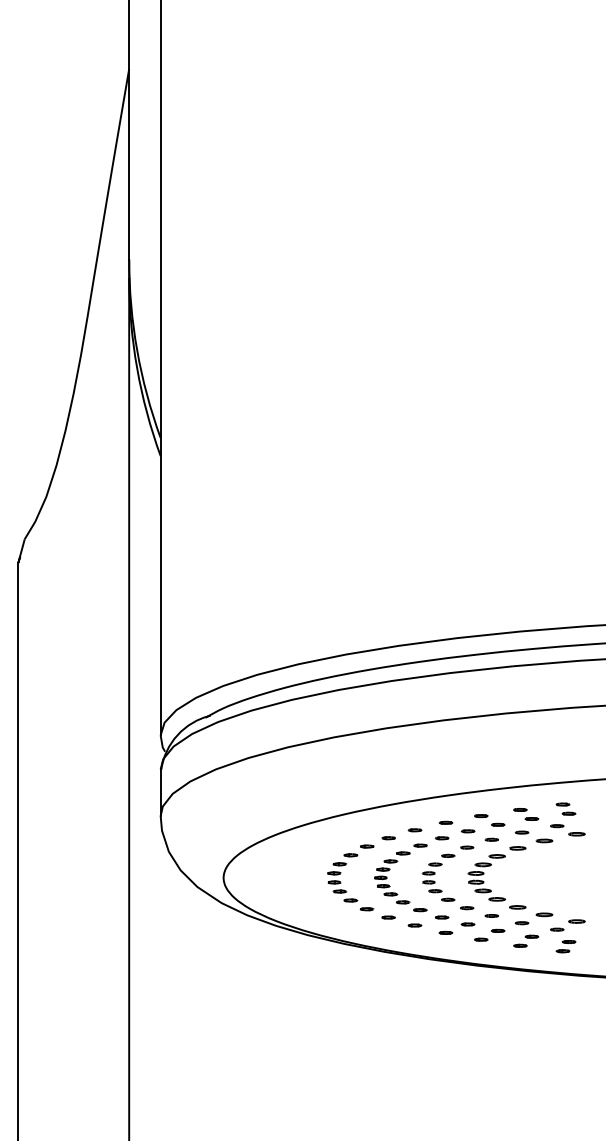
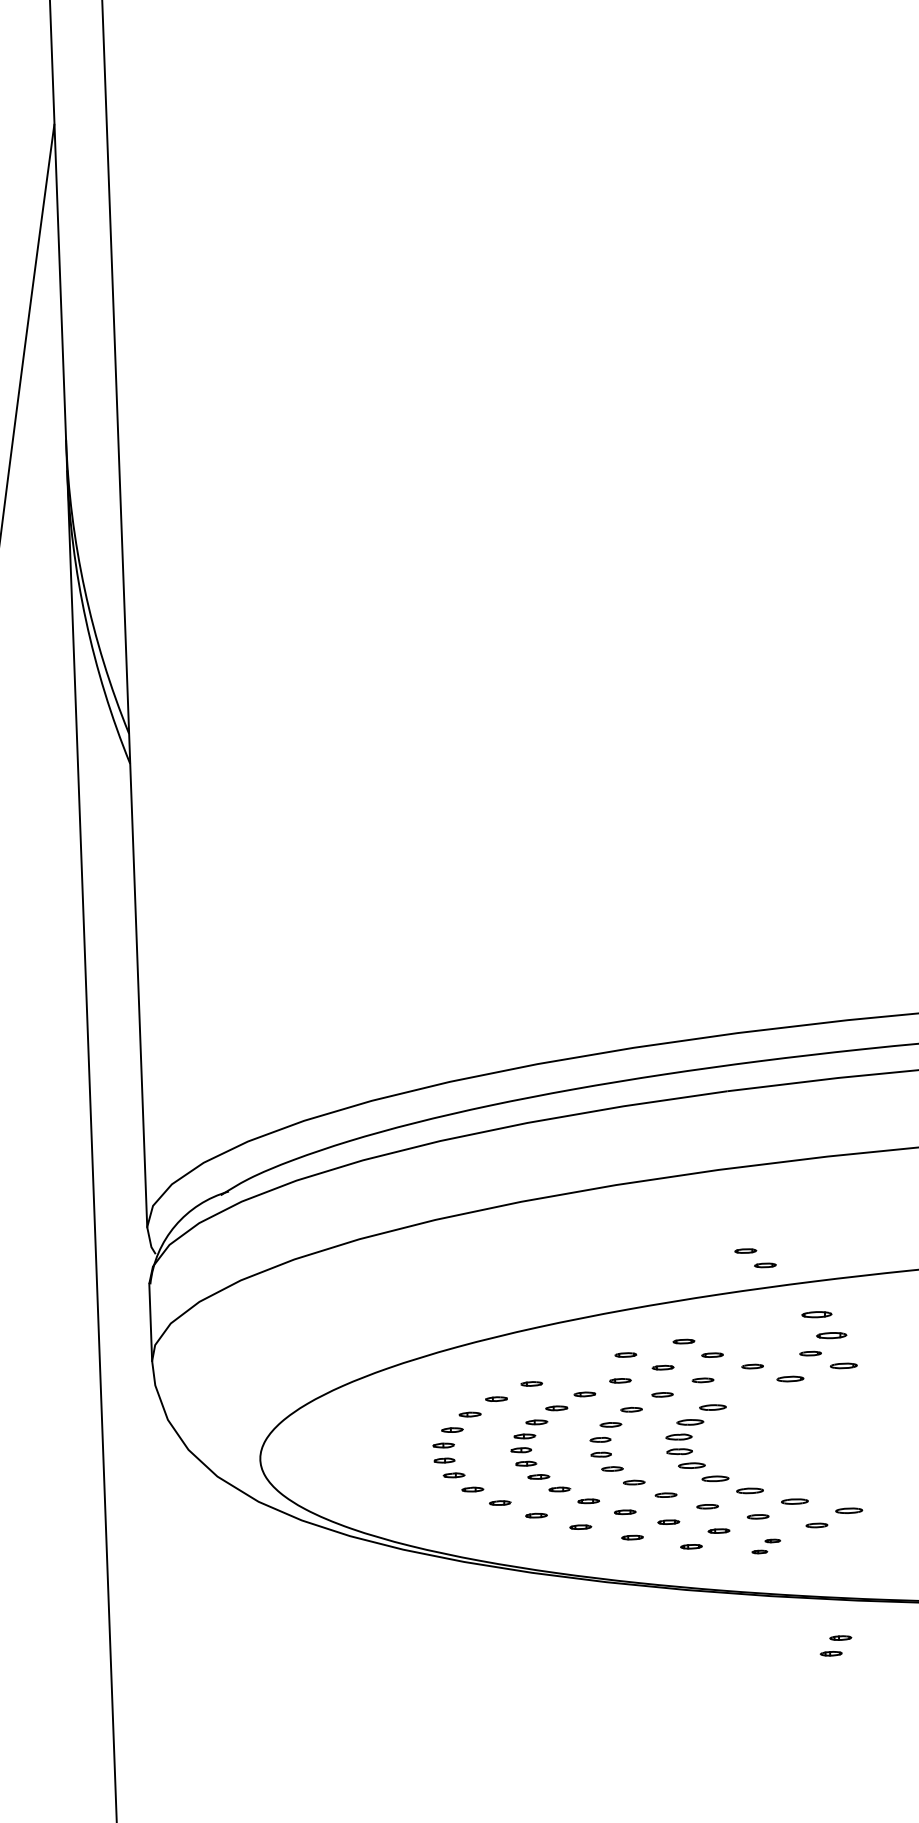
part: (565, 808) -> (823, 1323), size x1.4
part: (526, 814) -> (756, 1258), moved
part: (414, 830) -> (574, 1369), removed
part: (517, 848) -> (746, 1393), removed
part: (526, 940) -> (766, 1545), size x0.7
part: (565, 946) -> (835, 1645), moved

